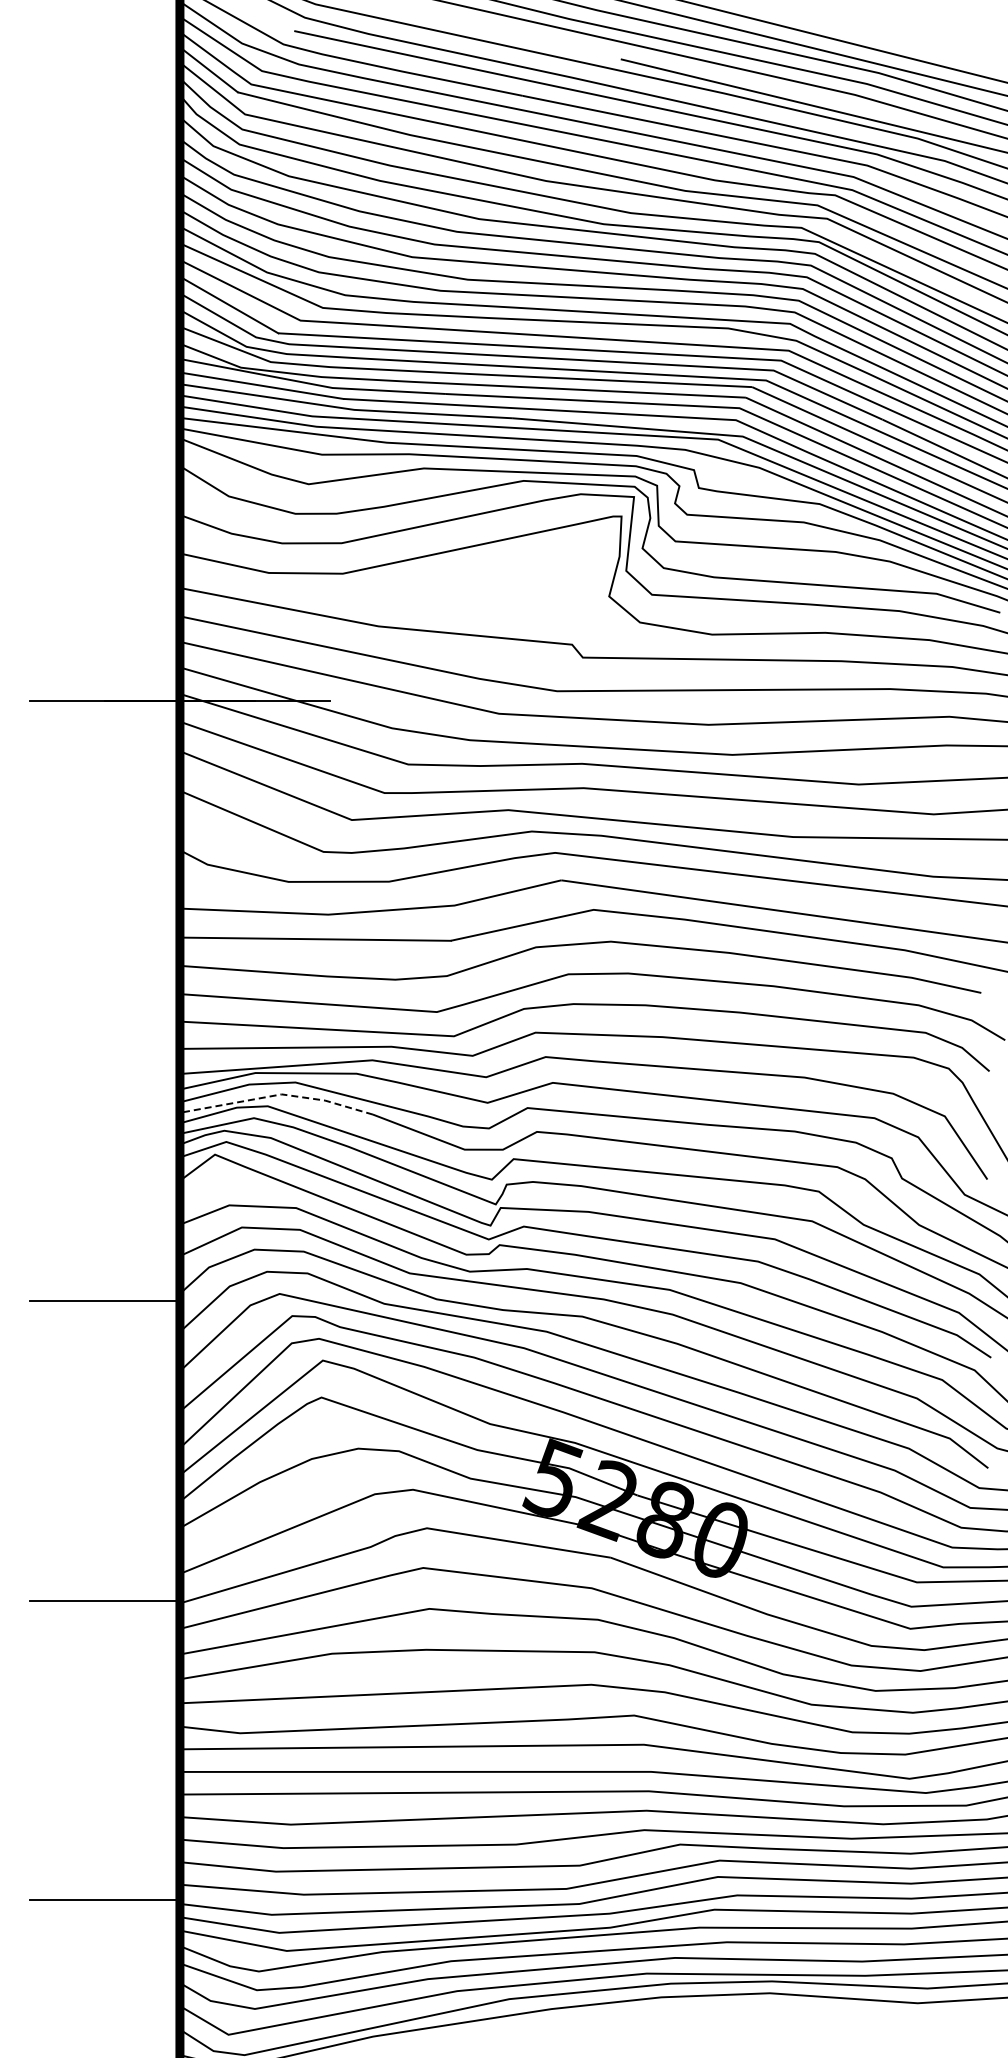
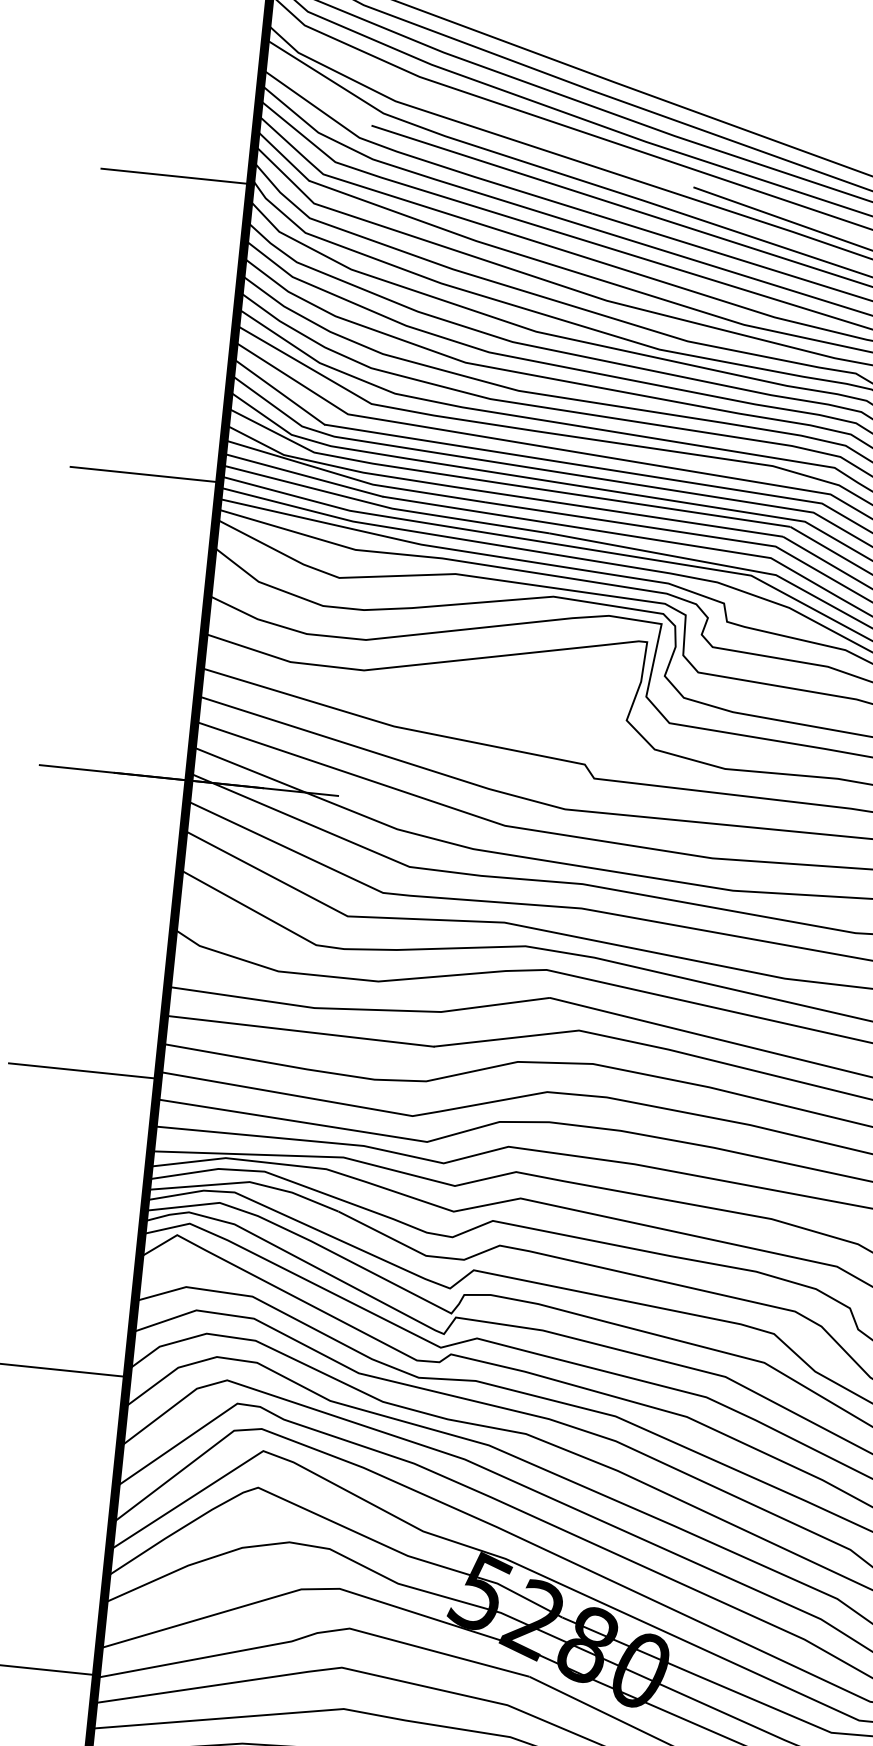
line: (104, 101) -> (175, 176), added
line: (104, 401) -> (144, 474), added
line: (104, 1001) -> (83, 1071), added
line: (277, 1095) -> (245, 1182), dashed -> solid

